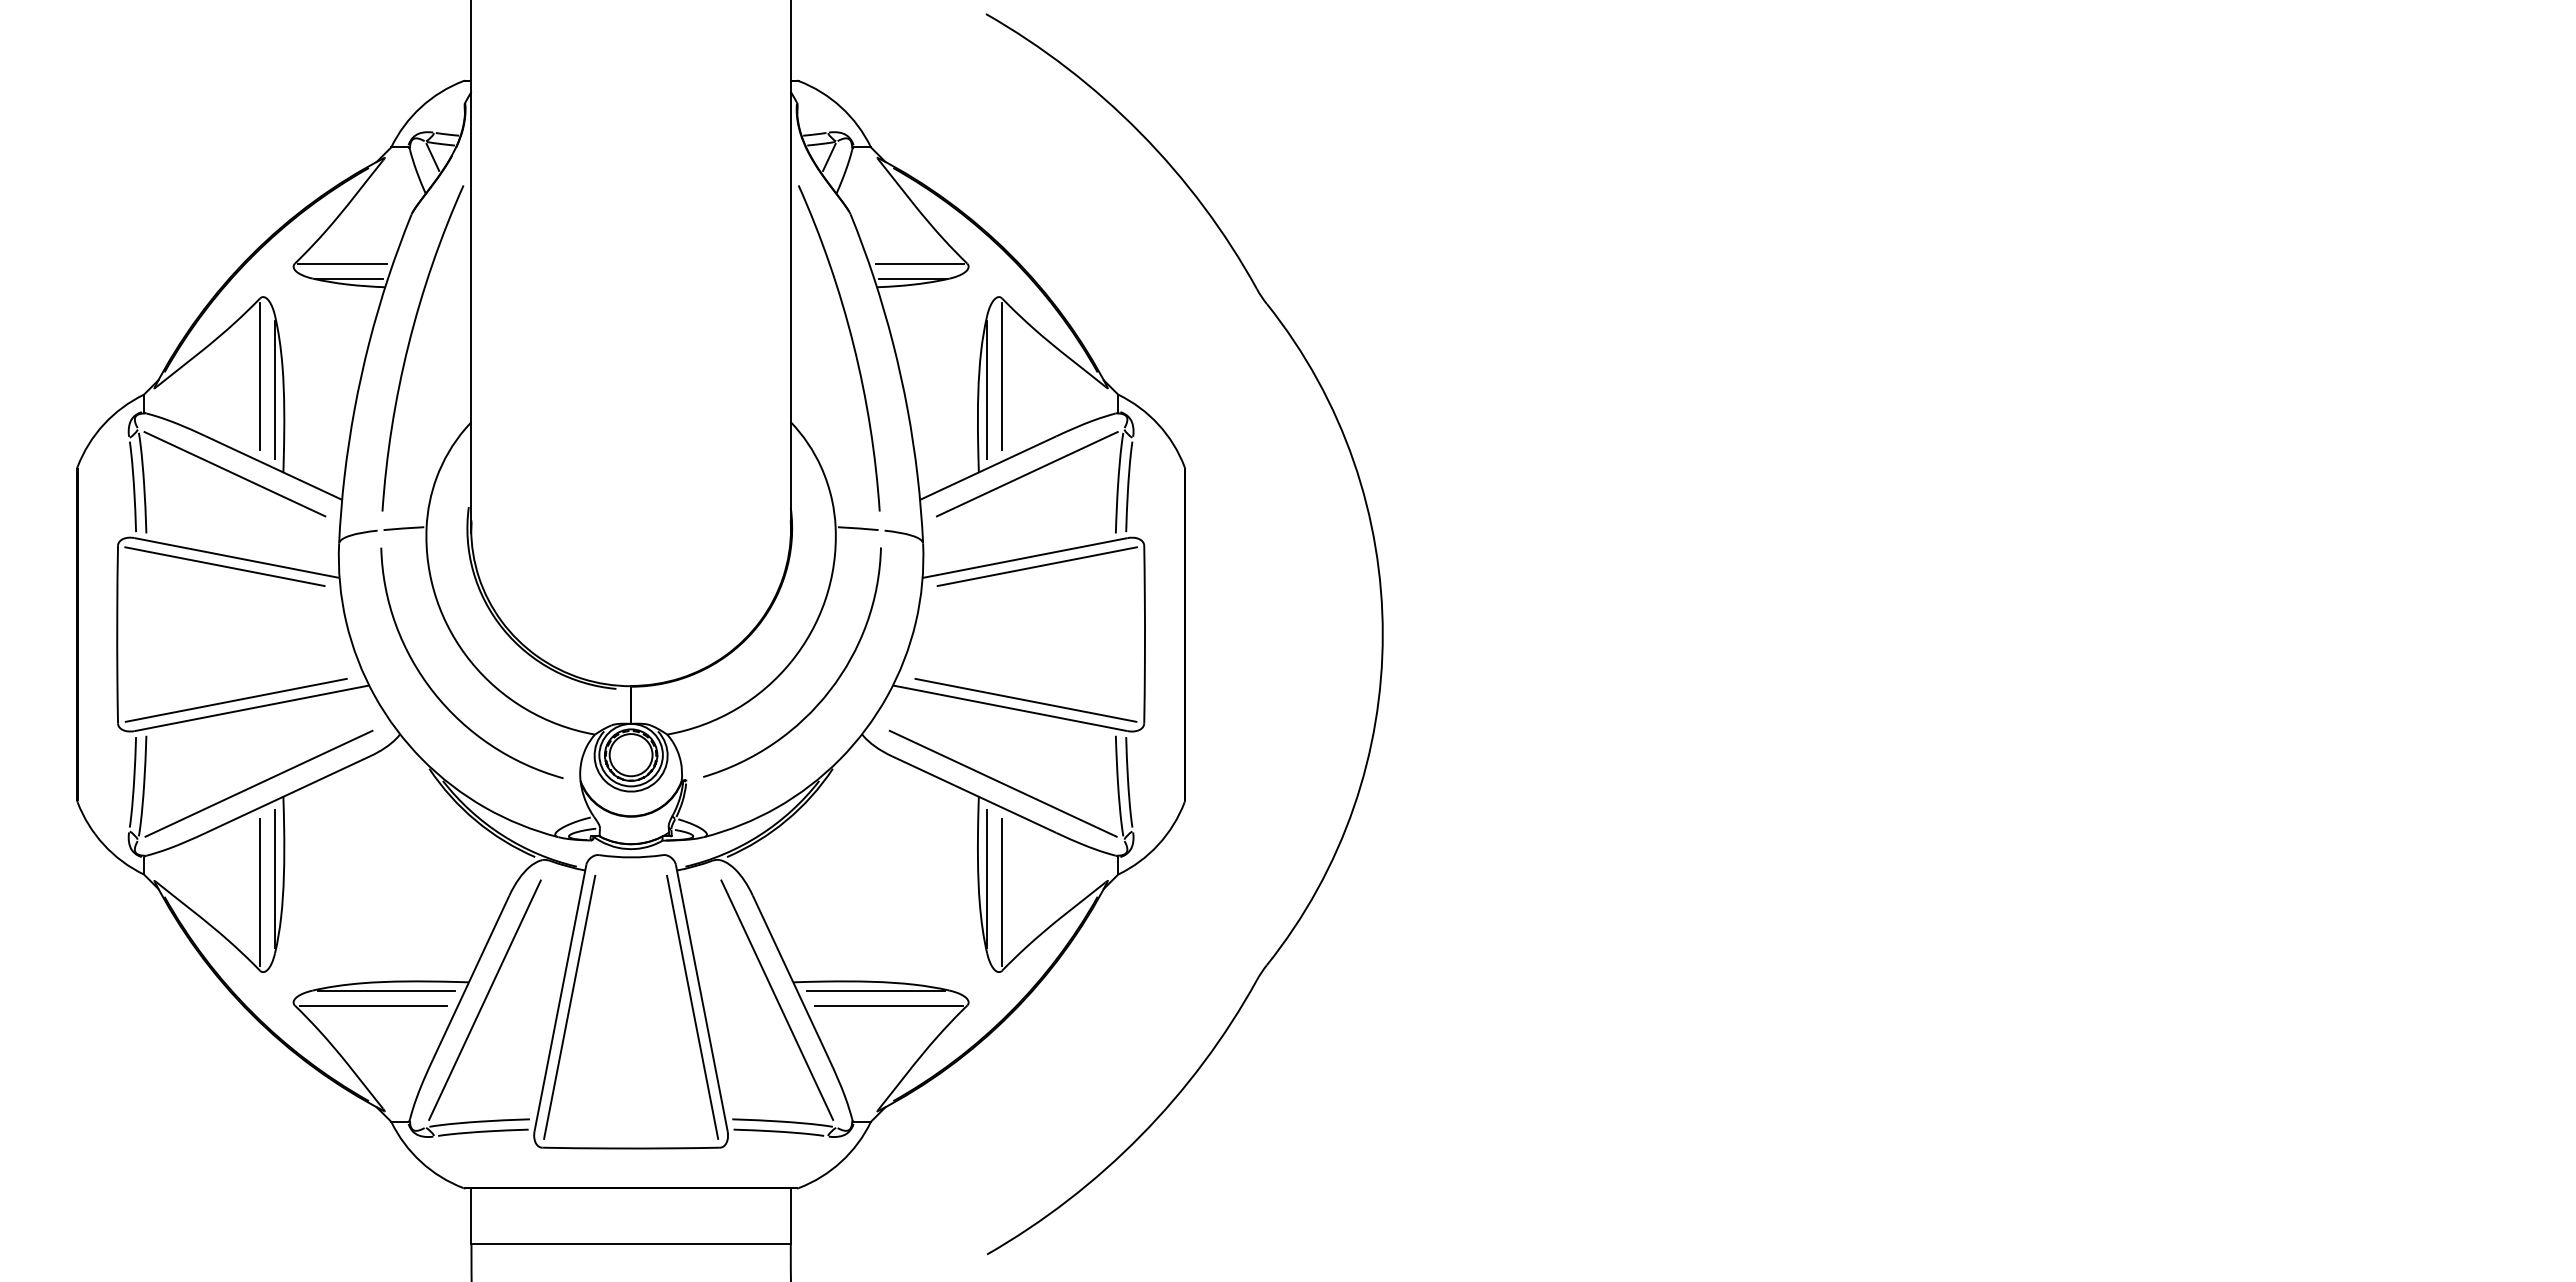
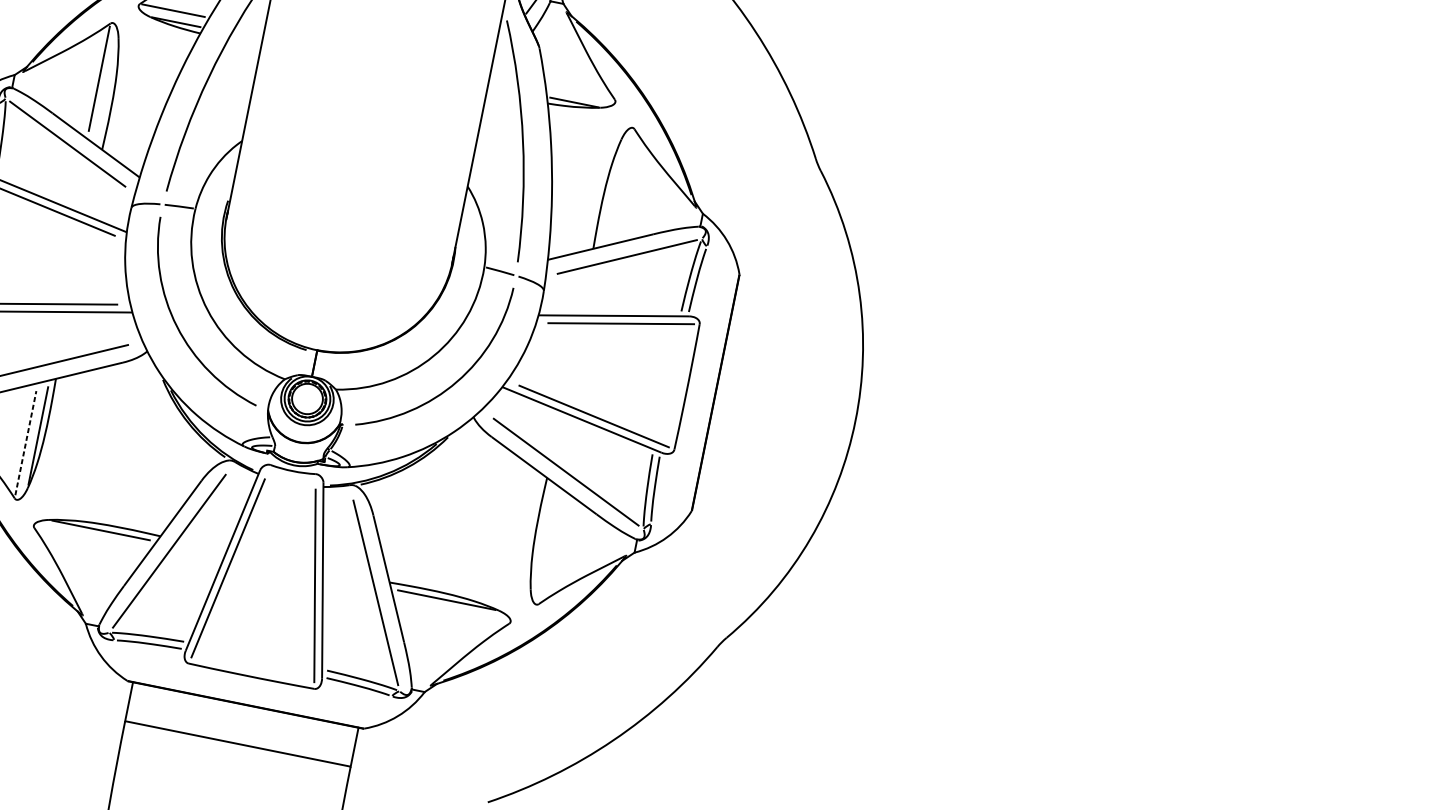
line: (919, 263) -> (581, 92), removed
line: (1002, 376) -> (623, 184), removed
line: (275, 389) -> (108, 90), removed
line: (987, 389) -> (611, 191), removed
line: (987, 879) -> (541, 537), removed
line: (260, 892) -> (26, 443), solid -> dashed
line: (1002, 892) -> (550, 548), removed
line: (372, 1005) -> (89, 538), removed
line: (888, 1005) -> (453, 612), removed

